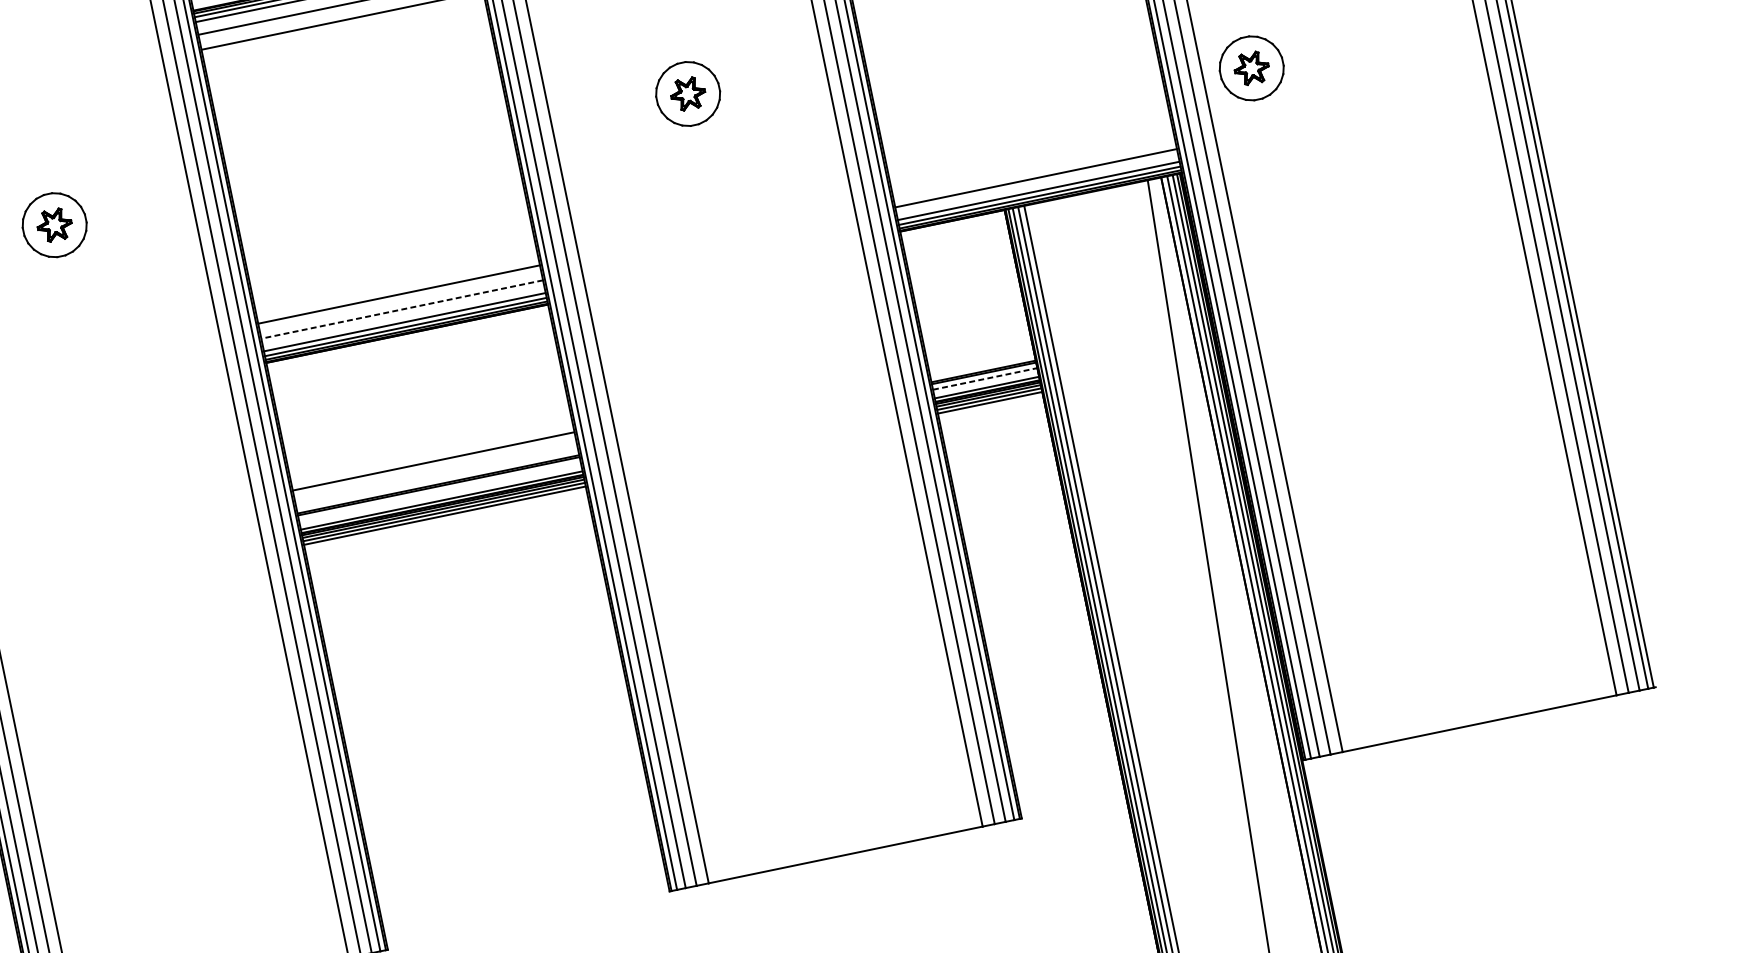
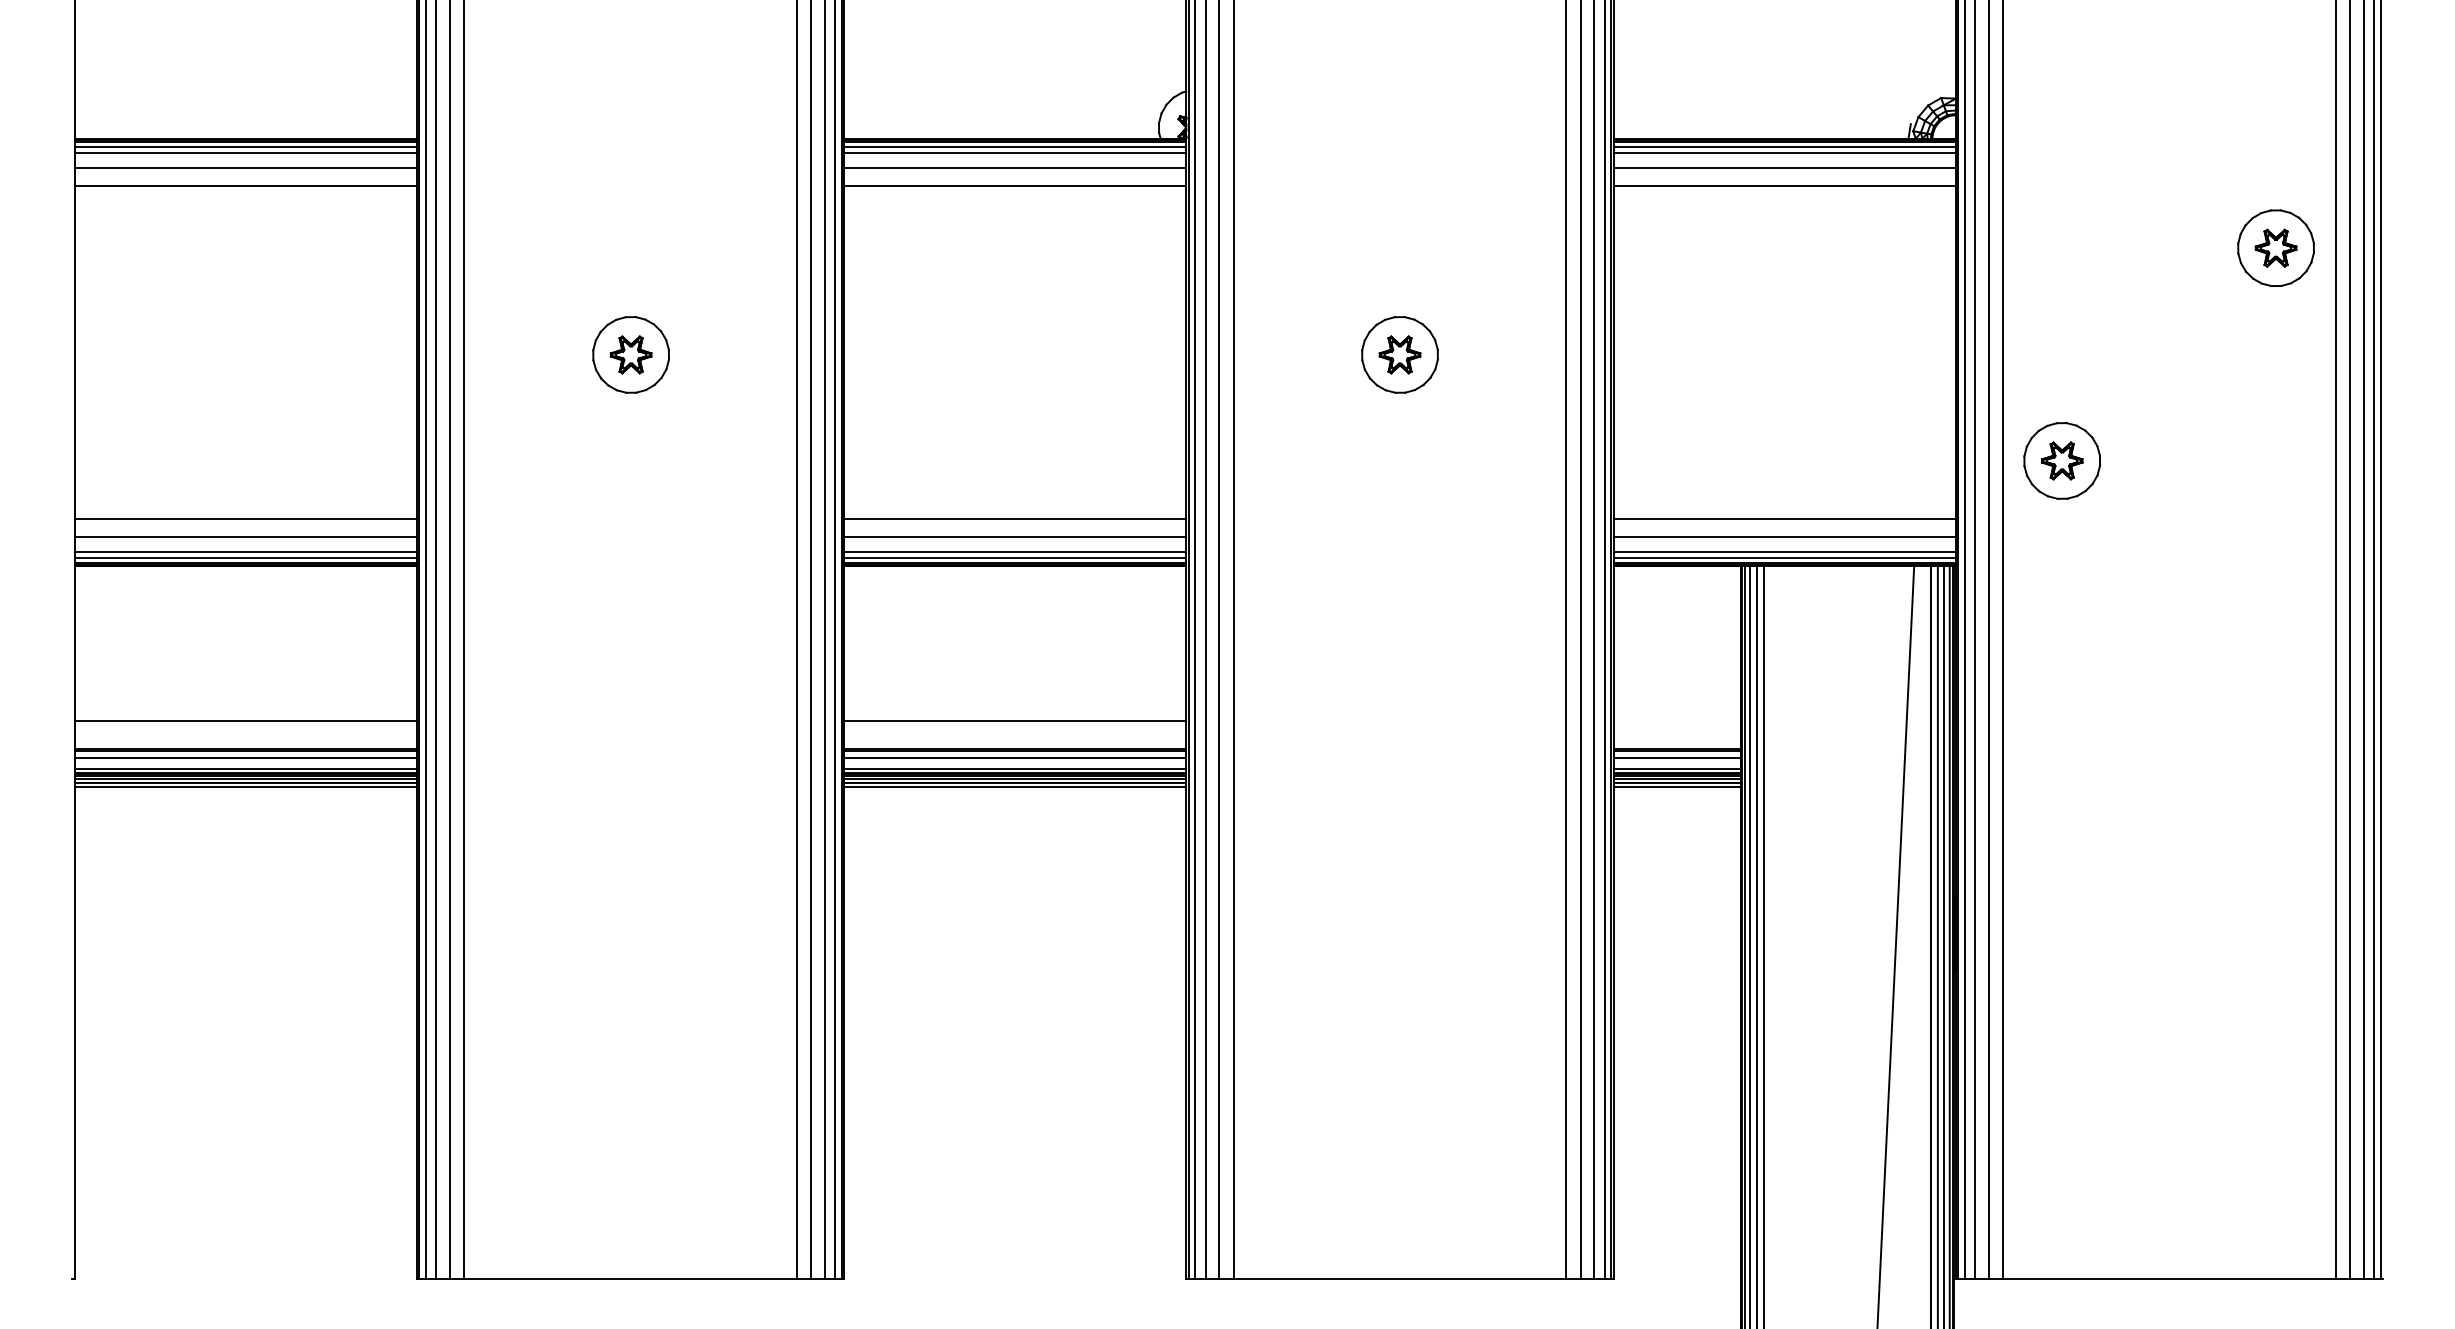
line: (1032, 163) -> (1784, 518), added
line: (402, 309) -> (1015, 536), dashed -> solid
line: (985, 379) -> (1677, 758), dashed -> solid
line: (440, 492) -> (1015, 758), added

